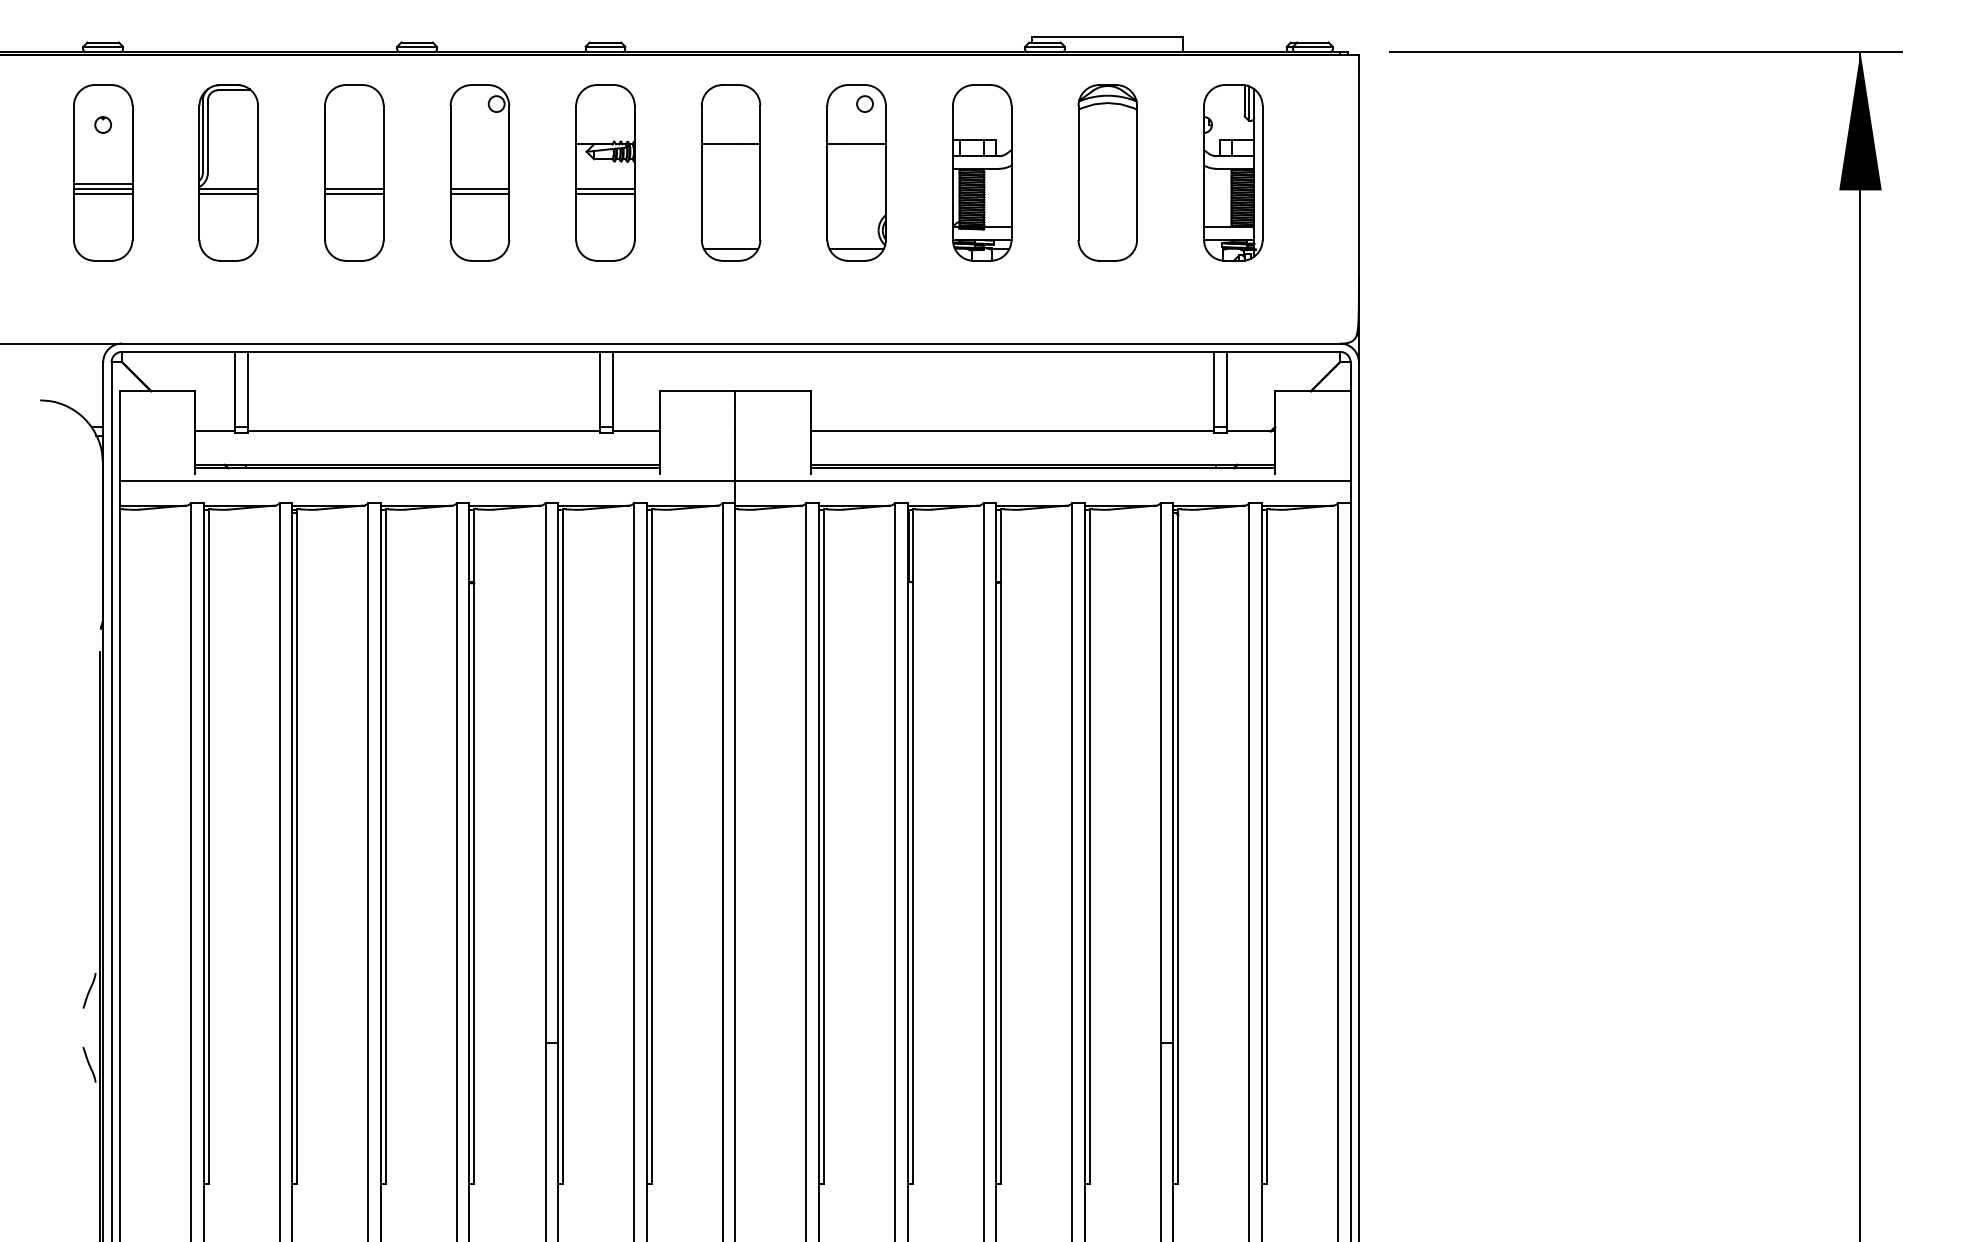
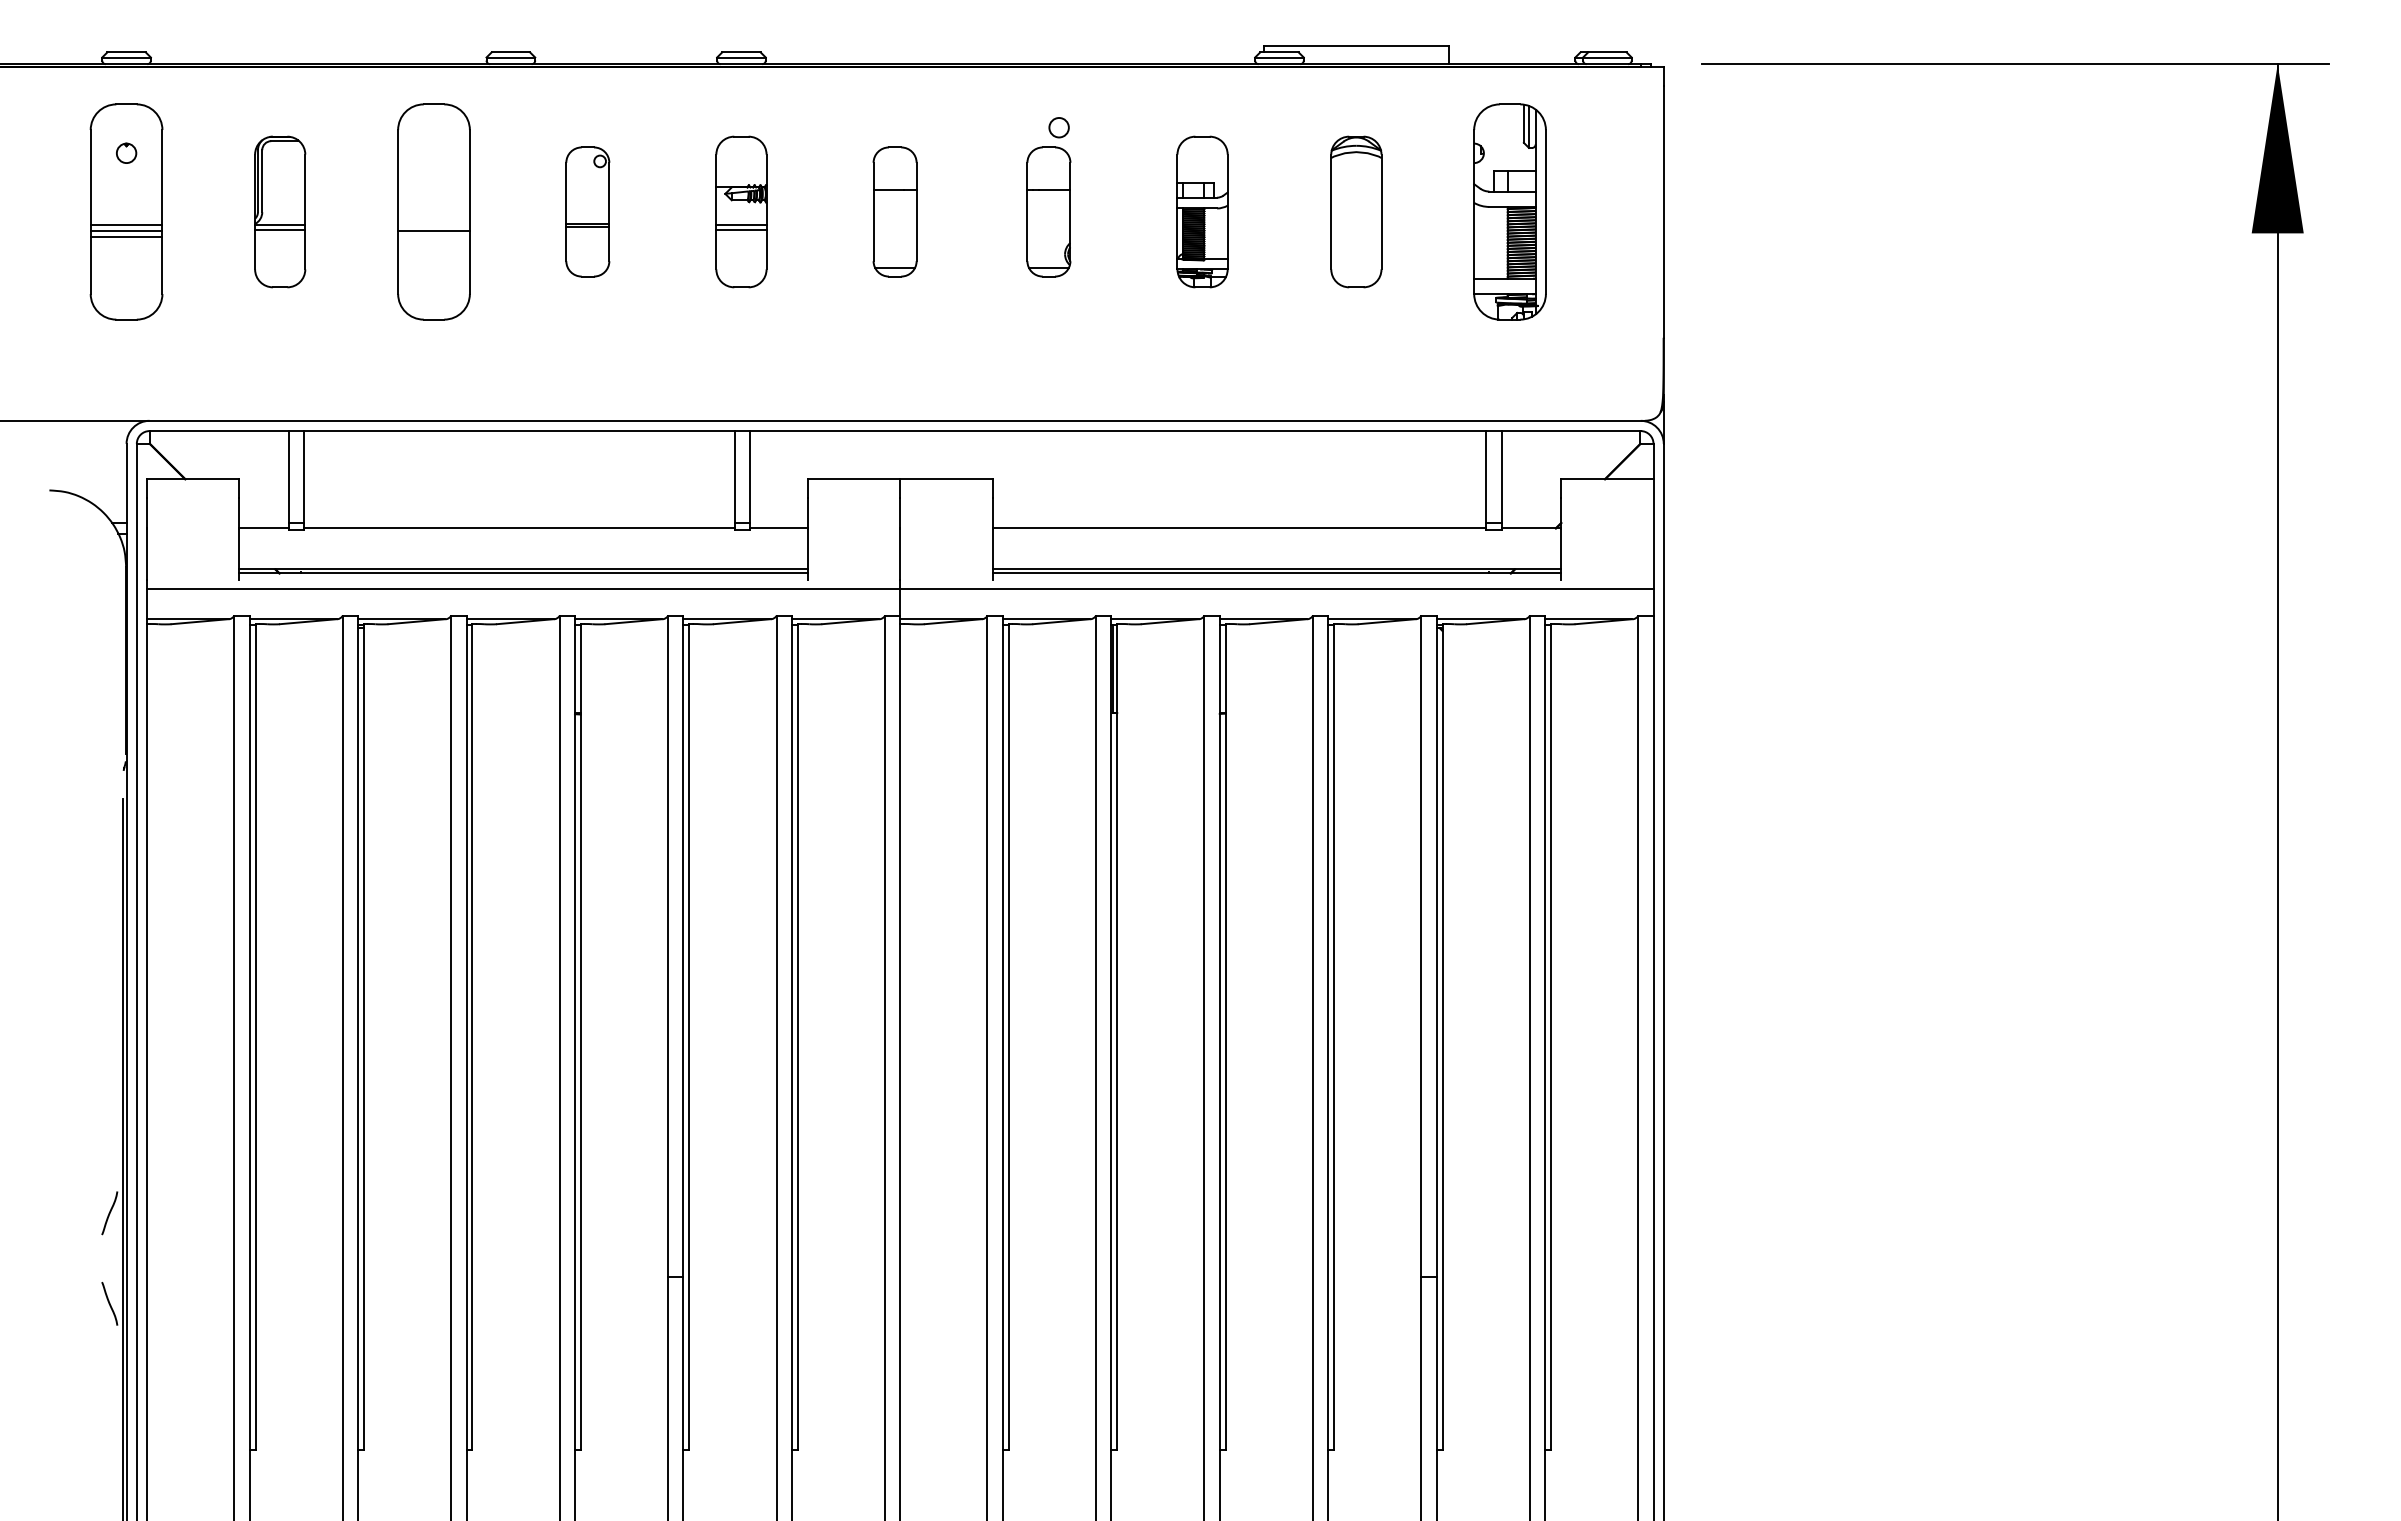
part: (228, 172) -> (279, 211), size x0.7
part: (479, 172) -> (587, 211), size x0.6
part: (605, 172) -> (741, 211), size x0.7
part: (730, 172) -> (894, 211), size x0.6
part: (856, 172) -> (1048, 211), size x0.6
part: (982, 172) -> (1202, 211), size x0.7
part: (1107, 172) -> (1356, 211), size x0.7
line: (353, 193) -> (433, 237), removed

